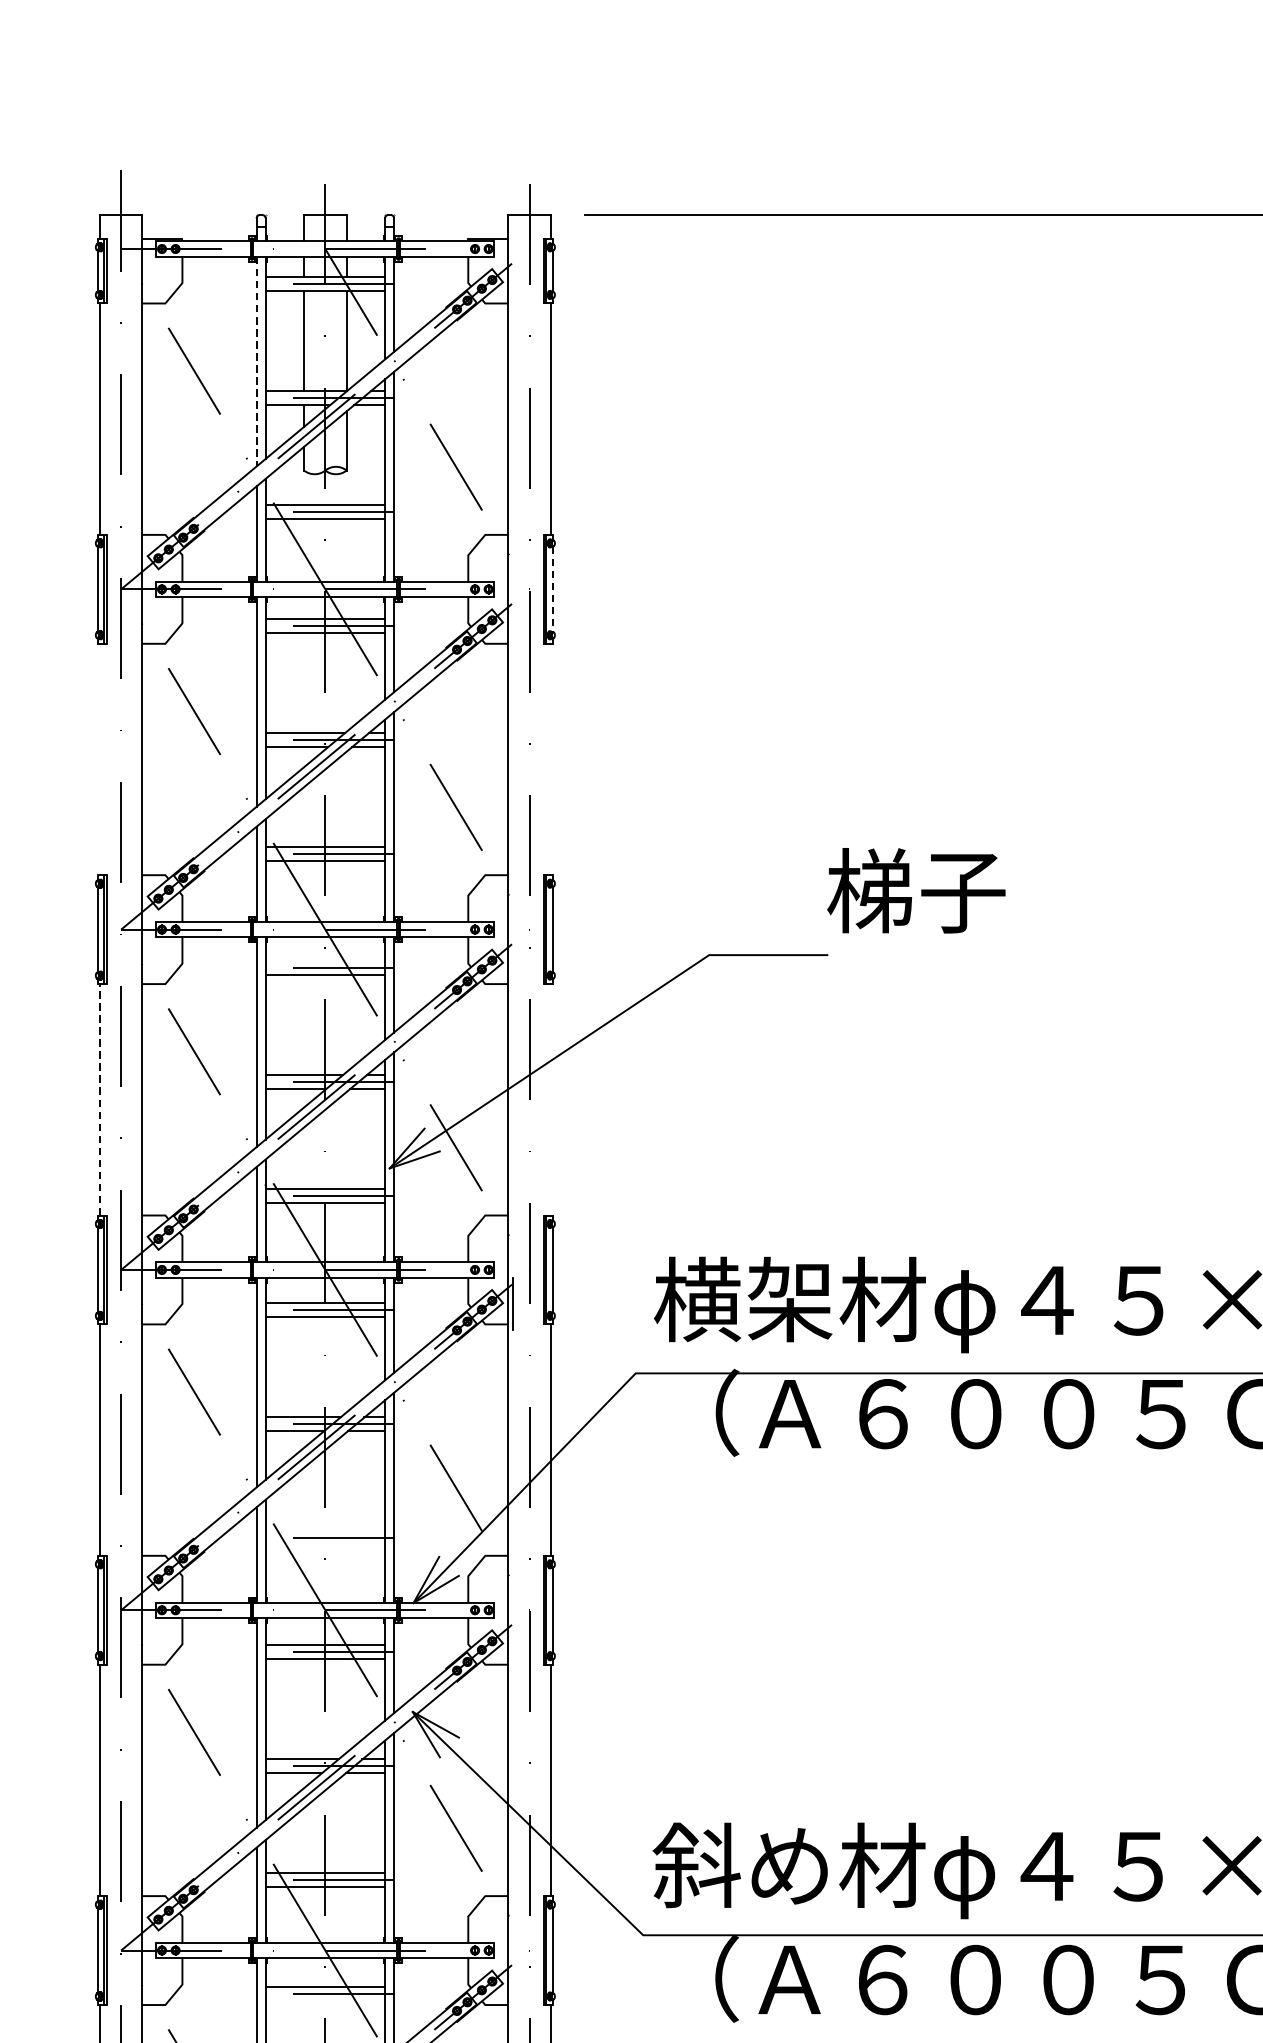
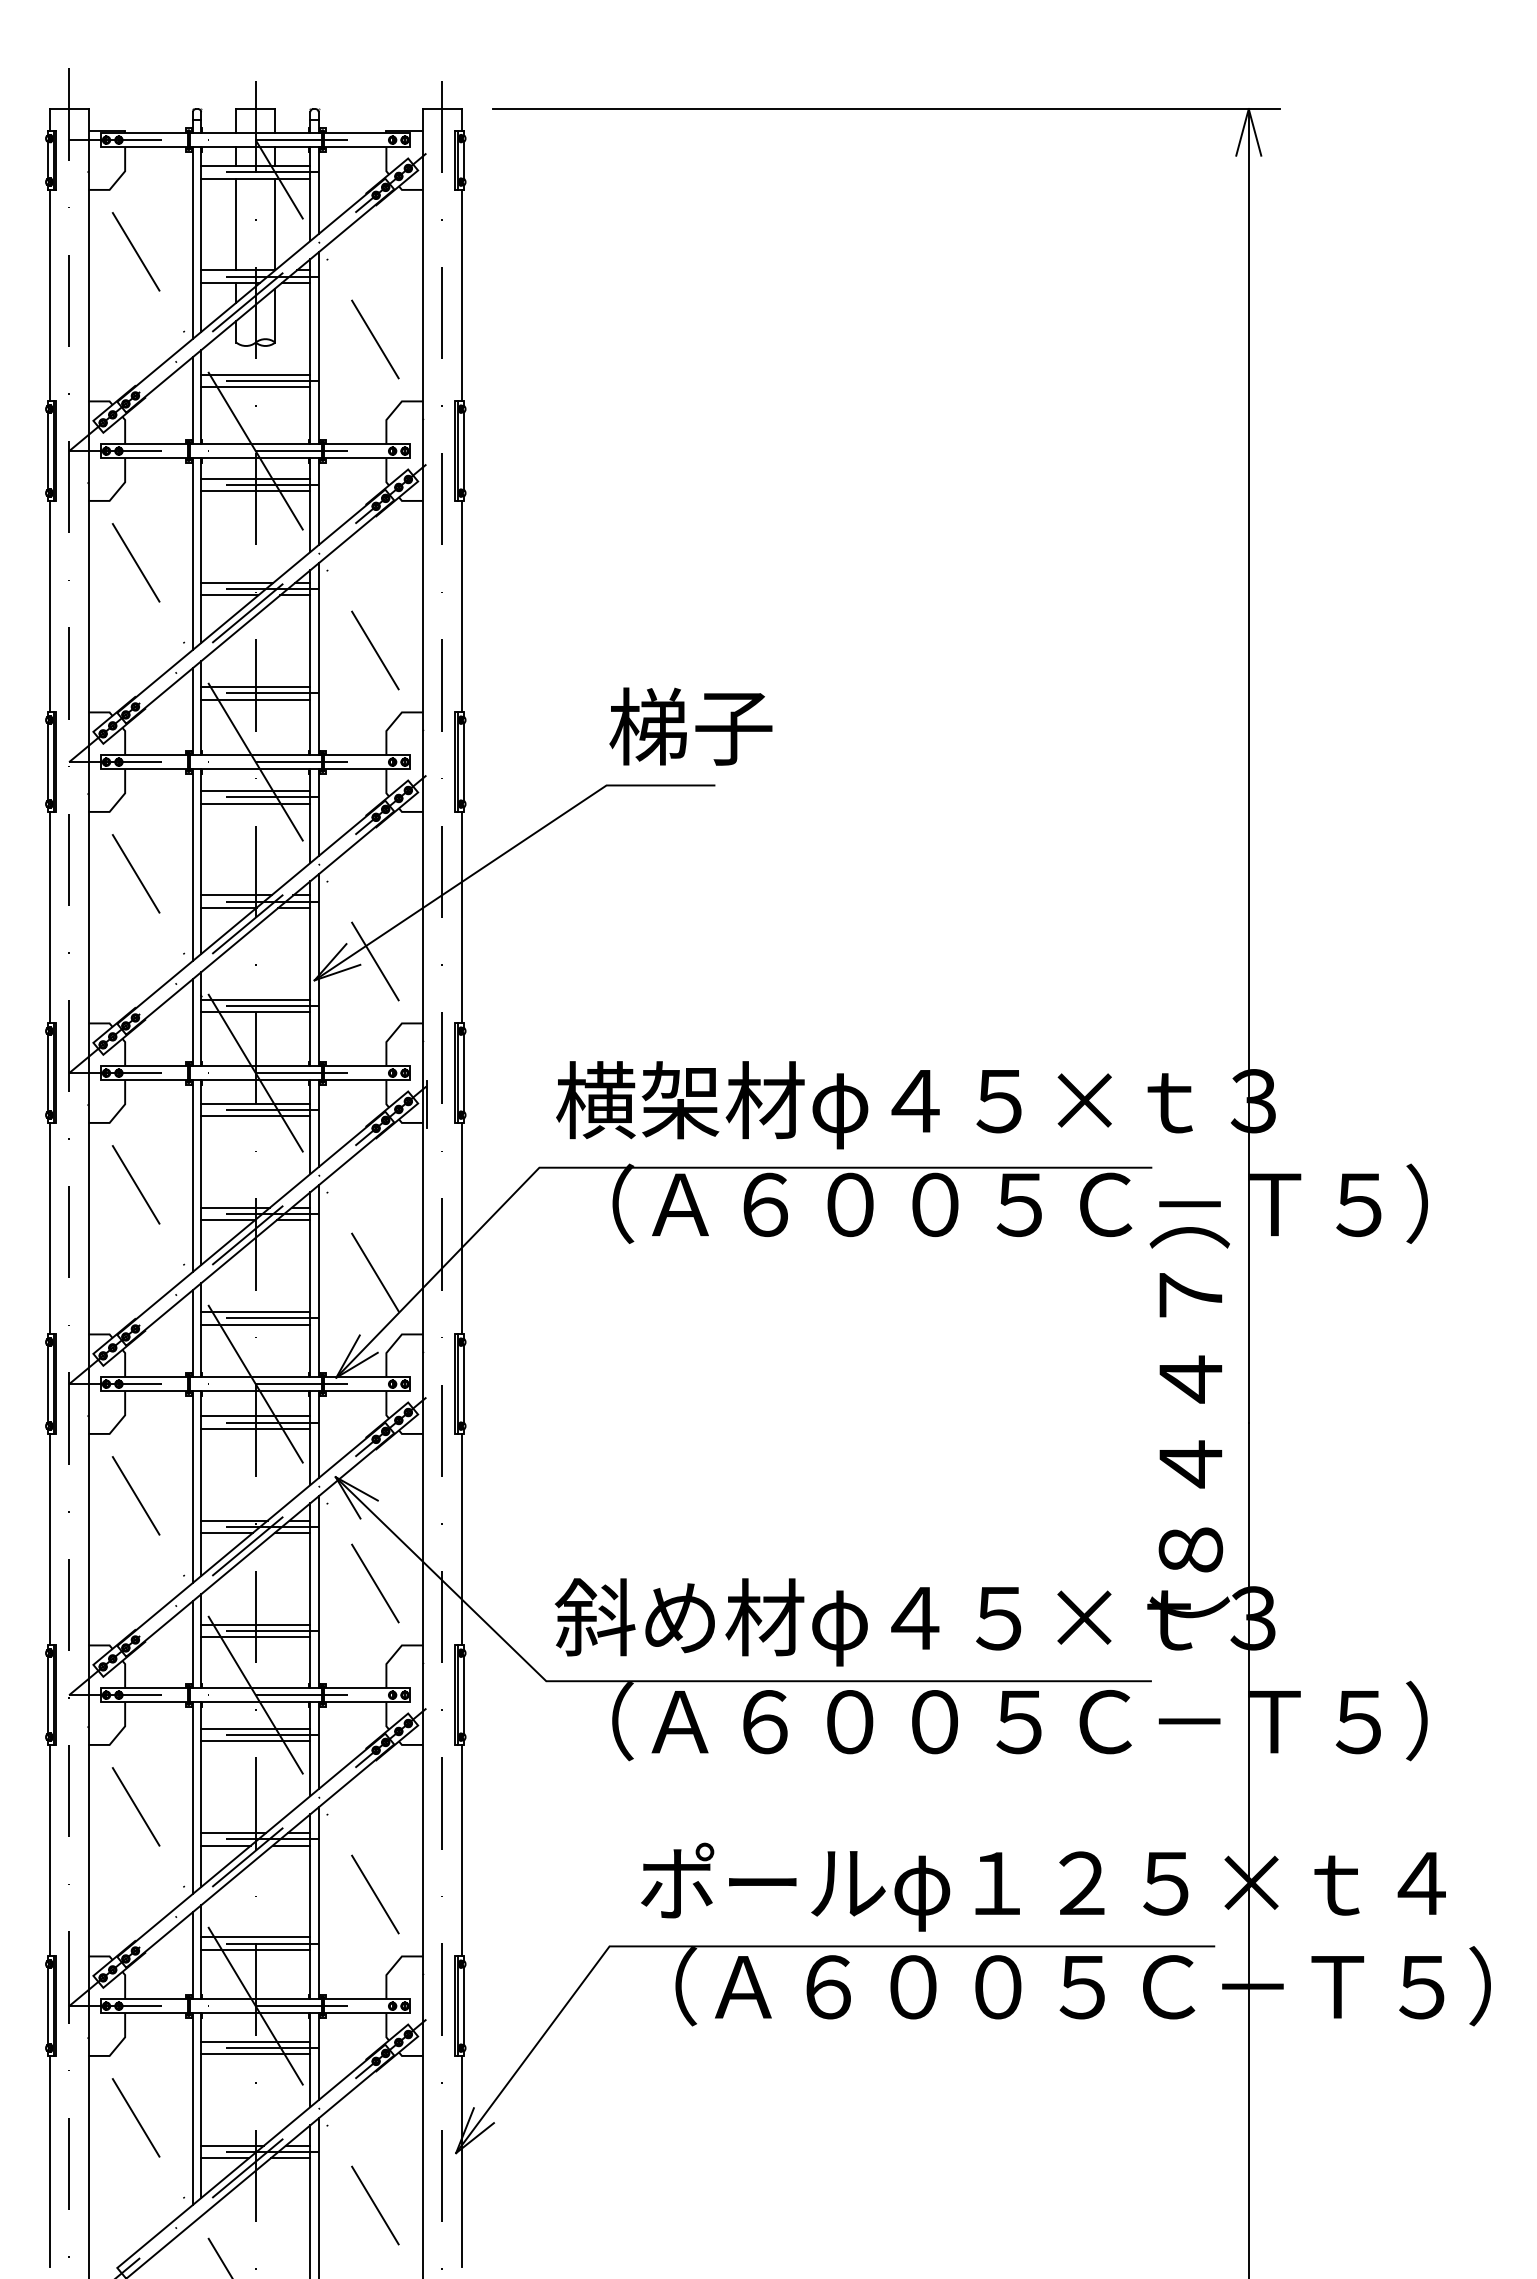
line: (256, 362) -> (192, 243), dashed -> solid
line: (552, 589) -> (463, 451), dashed -> solid
line: (99, 759) -> (49, 606), added
line: (550, 759) -> (461, 606), added
text: (915, 890) -> (690, 726), moved
line: (325, 961) -> (255, 791), added
line: (99, 1099) -> (49, 917), dashed -> solid
line: (550, 1099) -> (461, 917), added
line: (325, 1531) -> (255, 1312), added
line: (325, 1544) -> (255, 1324), added
line: (325, 2001) -> (255, 1741), added

